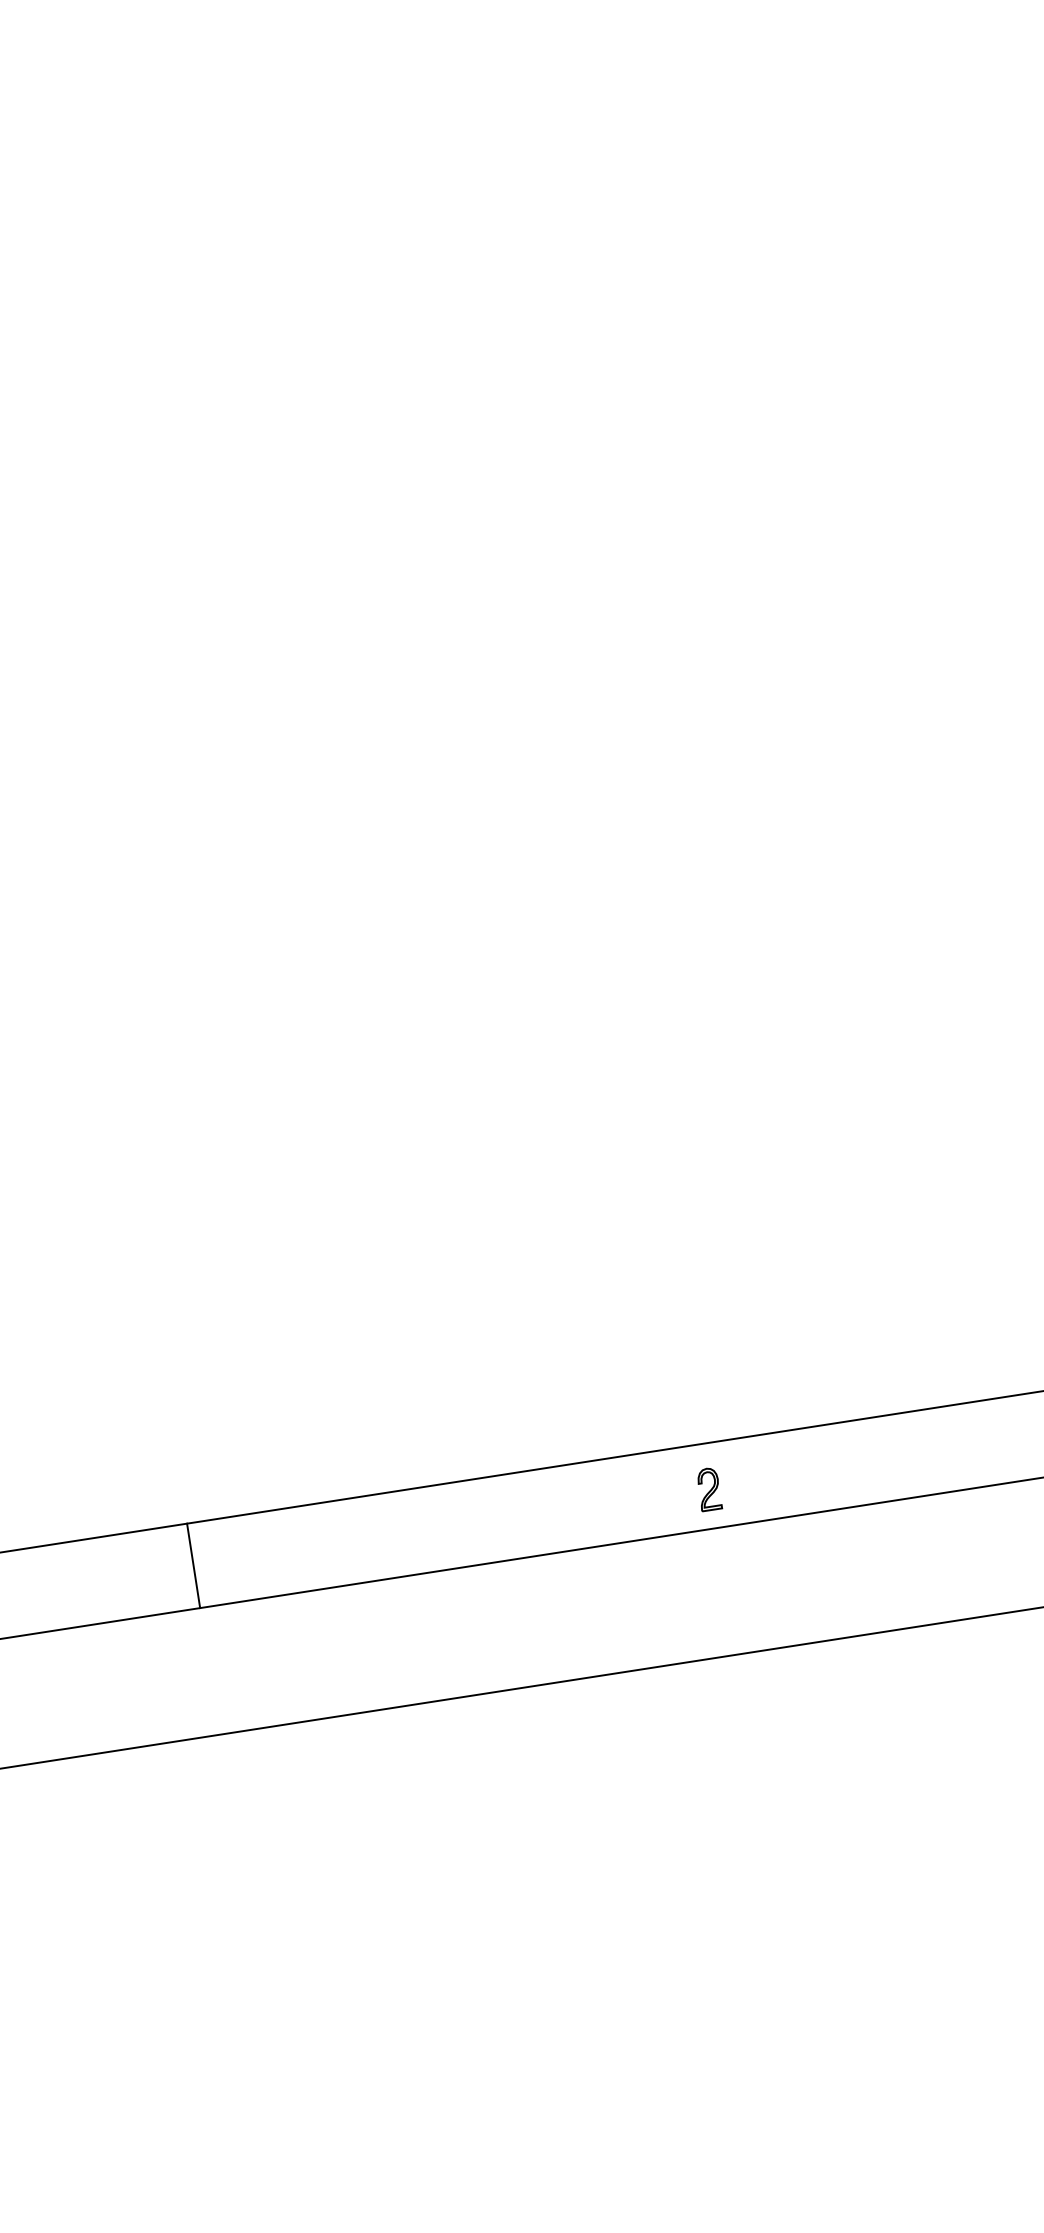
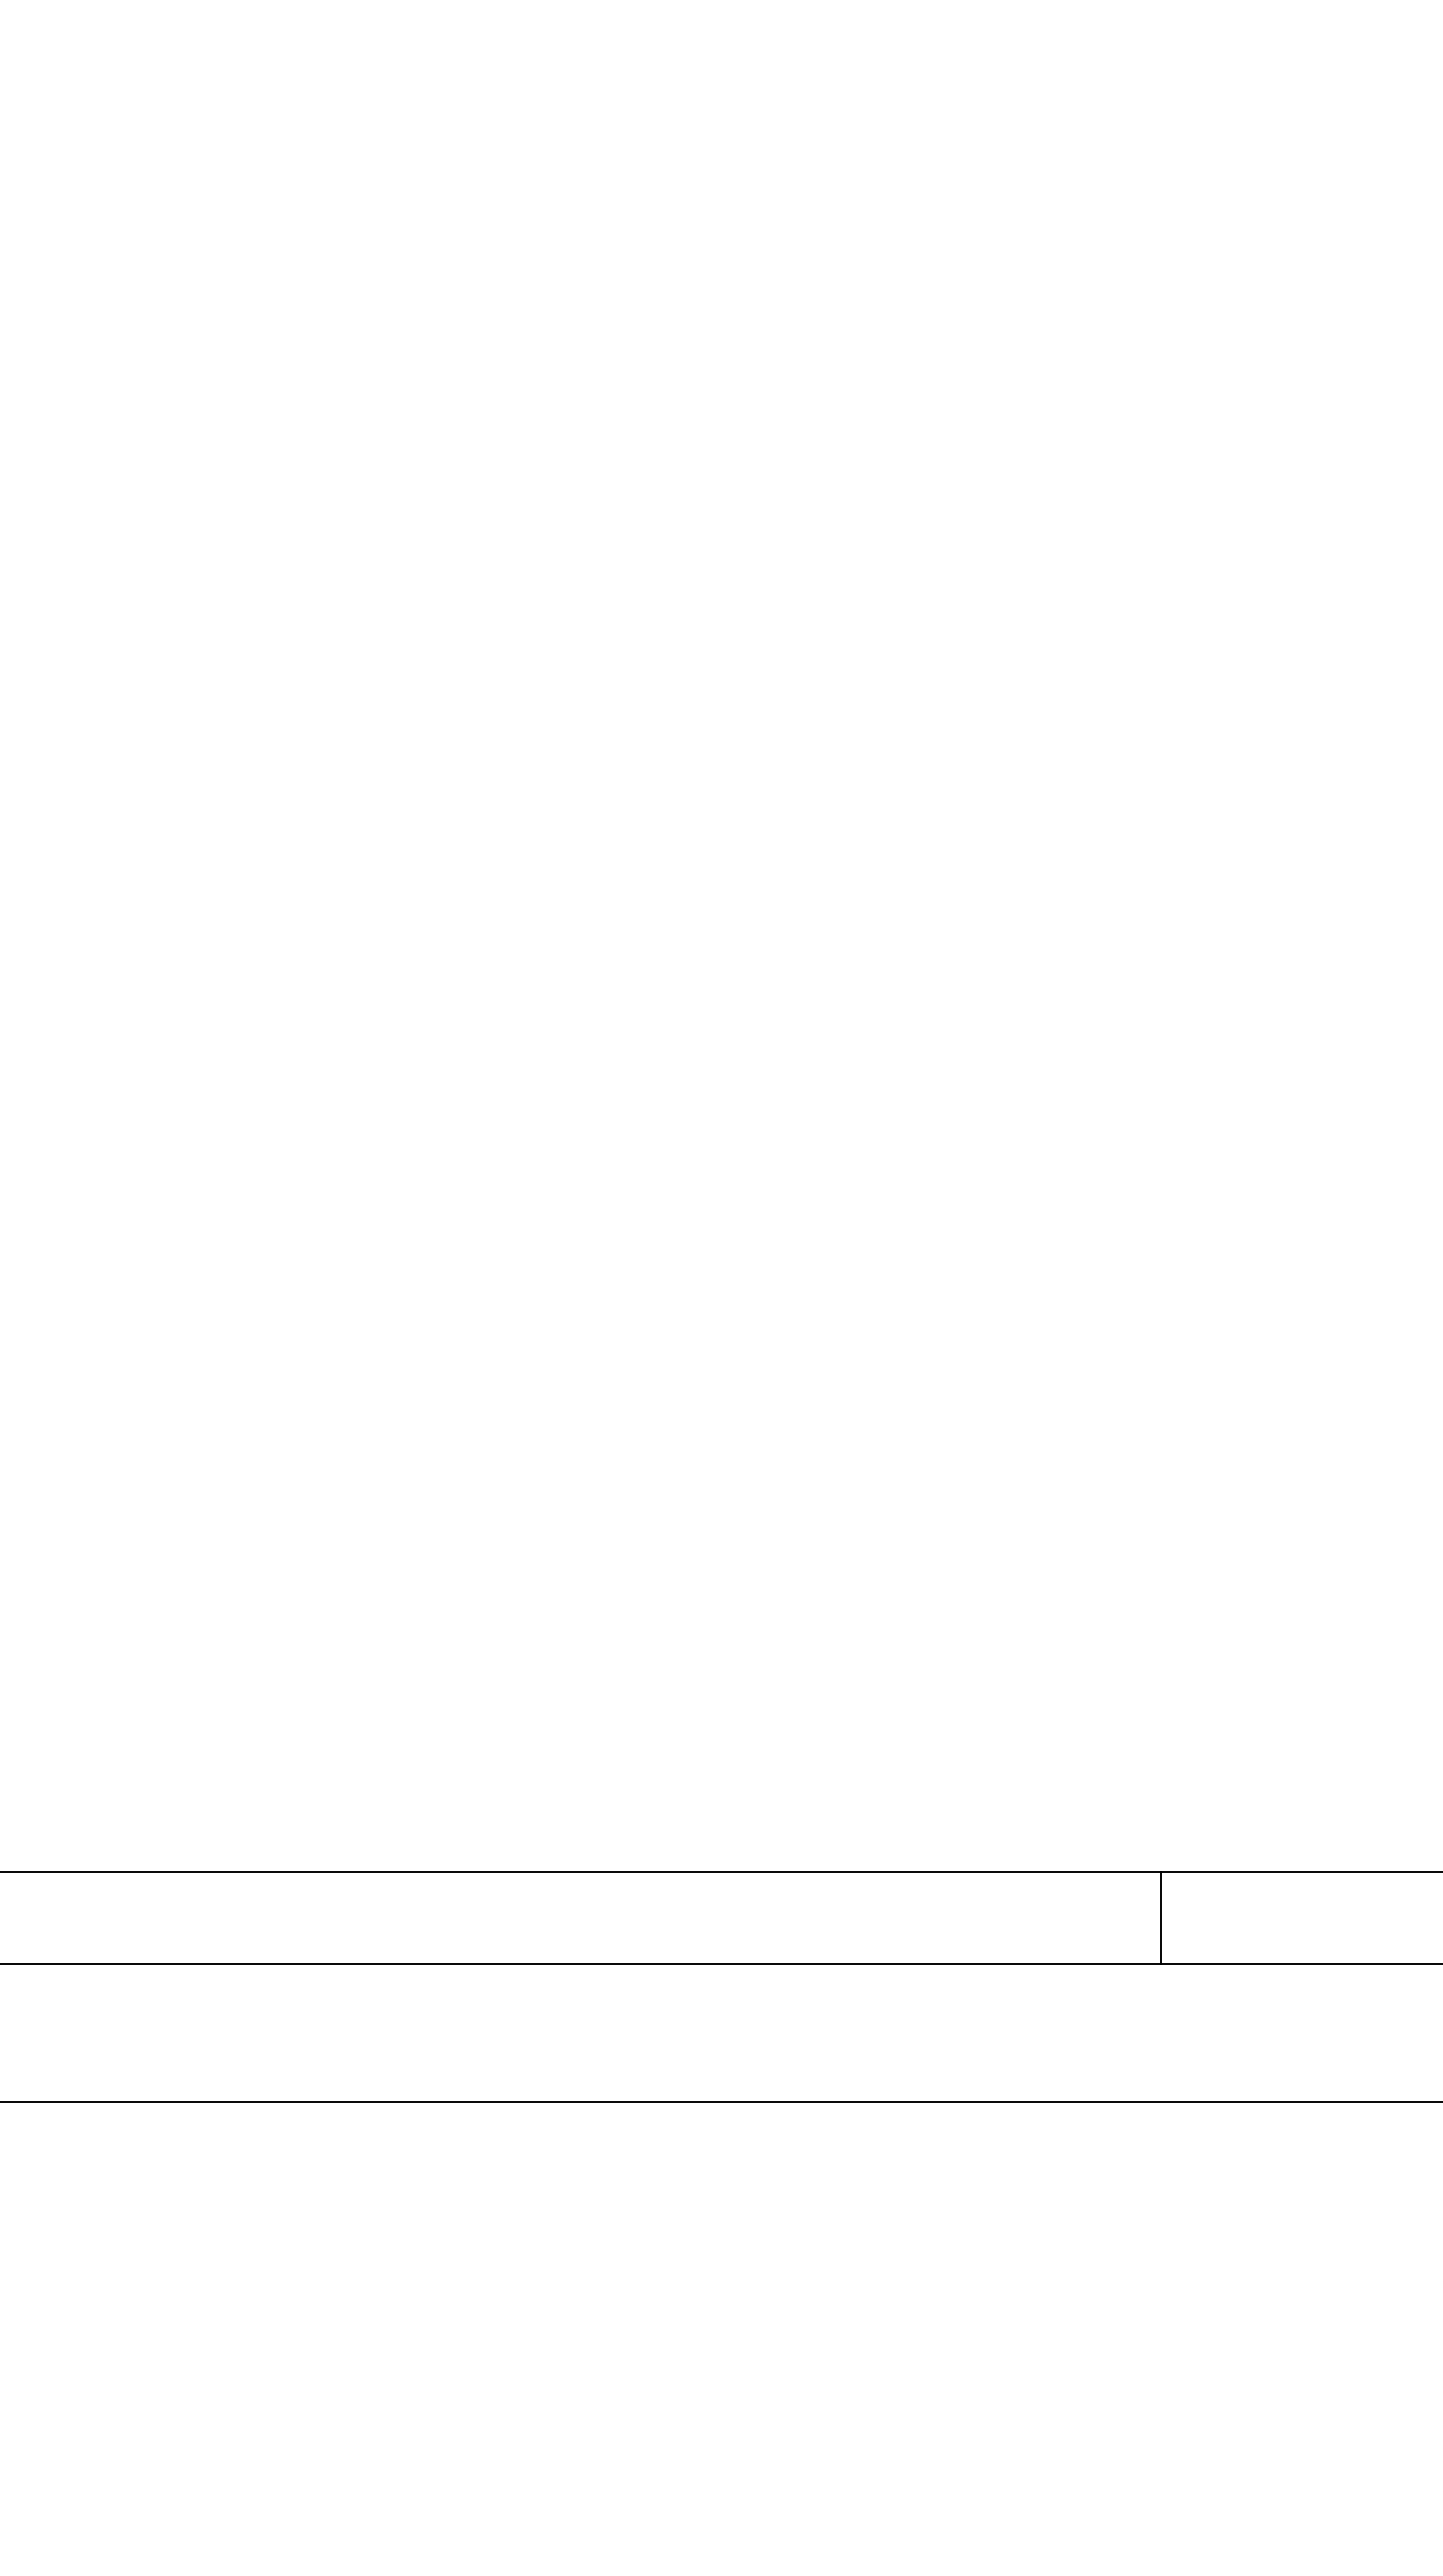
part: (709, 1489) -> (601, 1921), removed
line: (193, 1566) -> (41, 1918), removed

